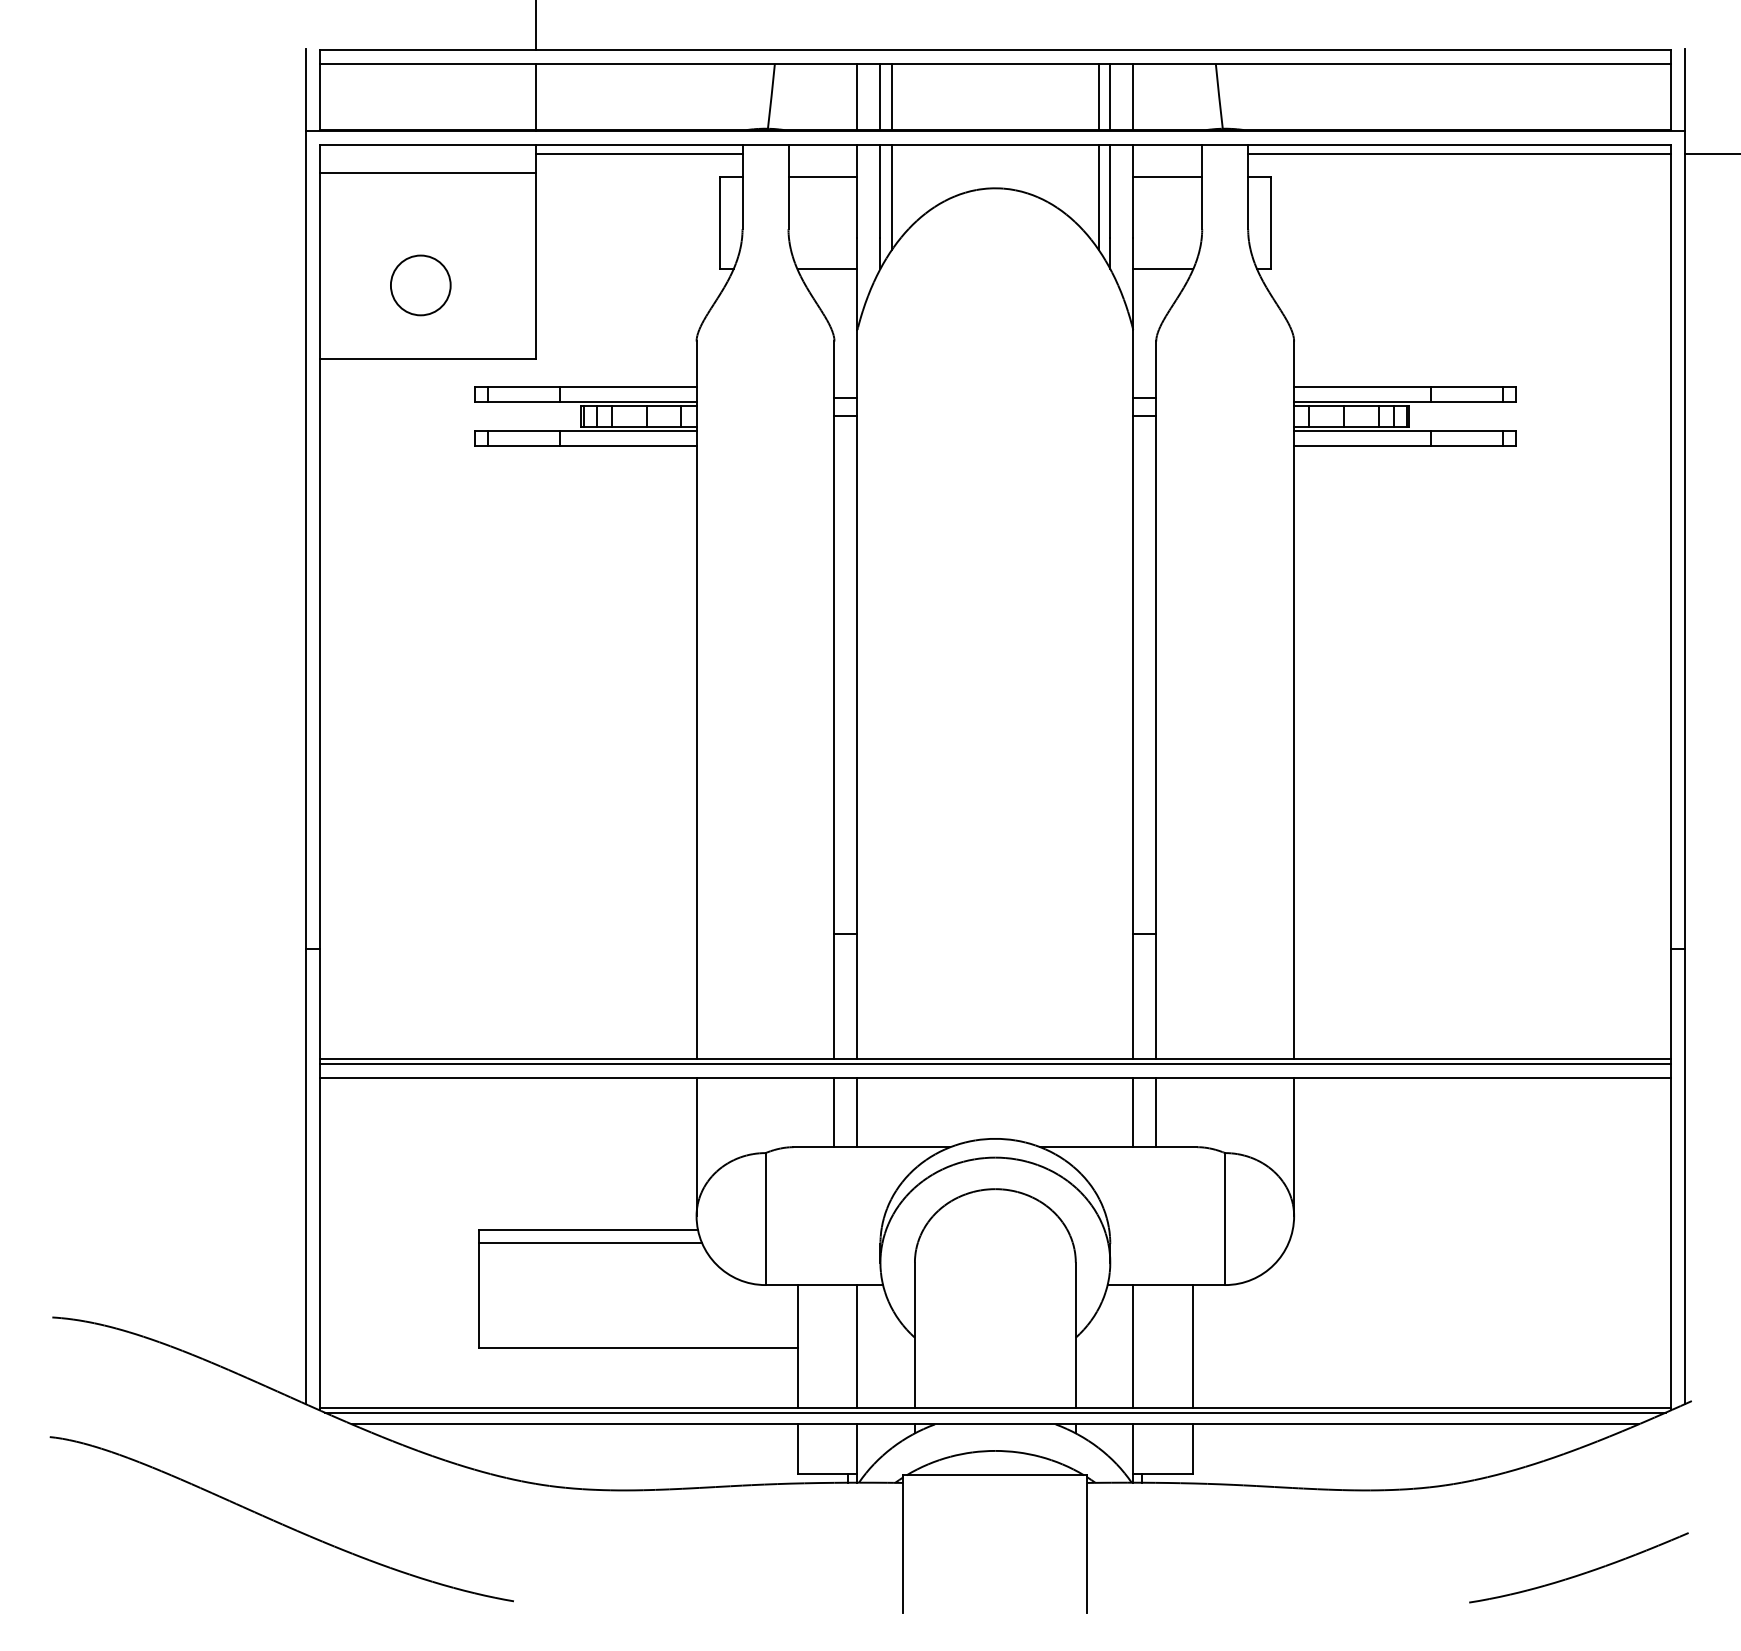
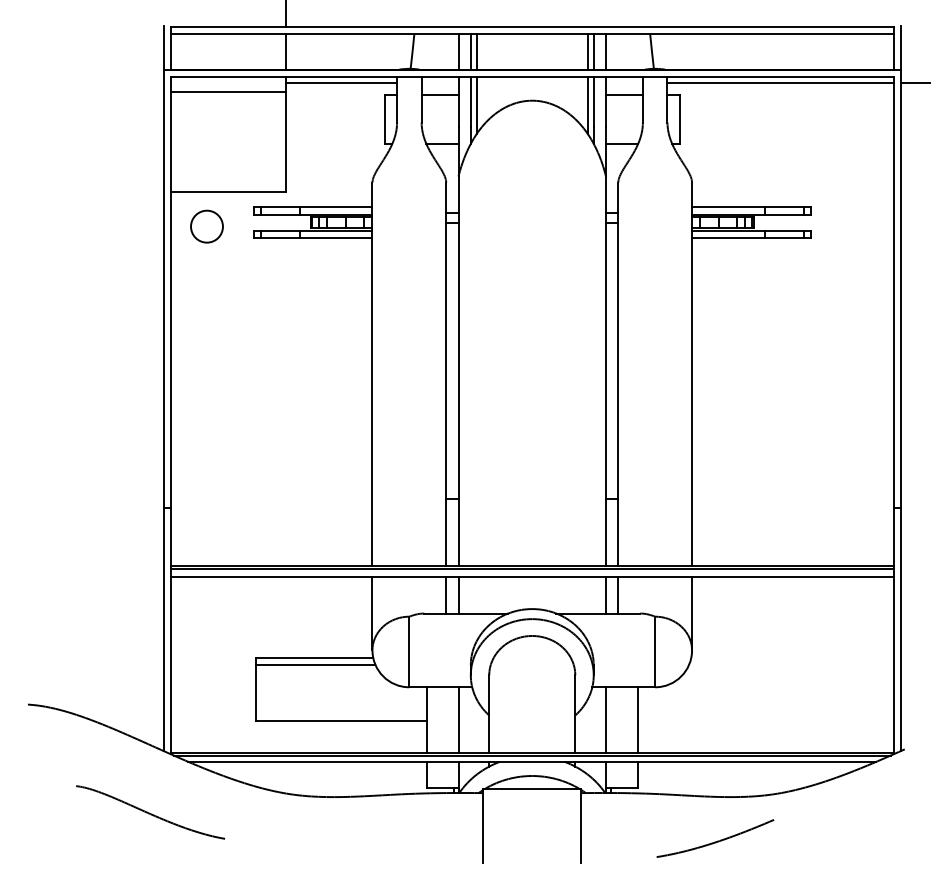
circle: (419, 285) -> (206, 226), moved
part: (281, 1519) -> (150, 812), size x0.6
part: (1579, 1567) -> (715, 838), moved

